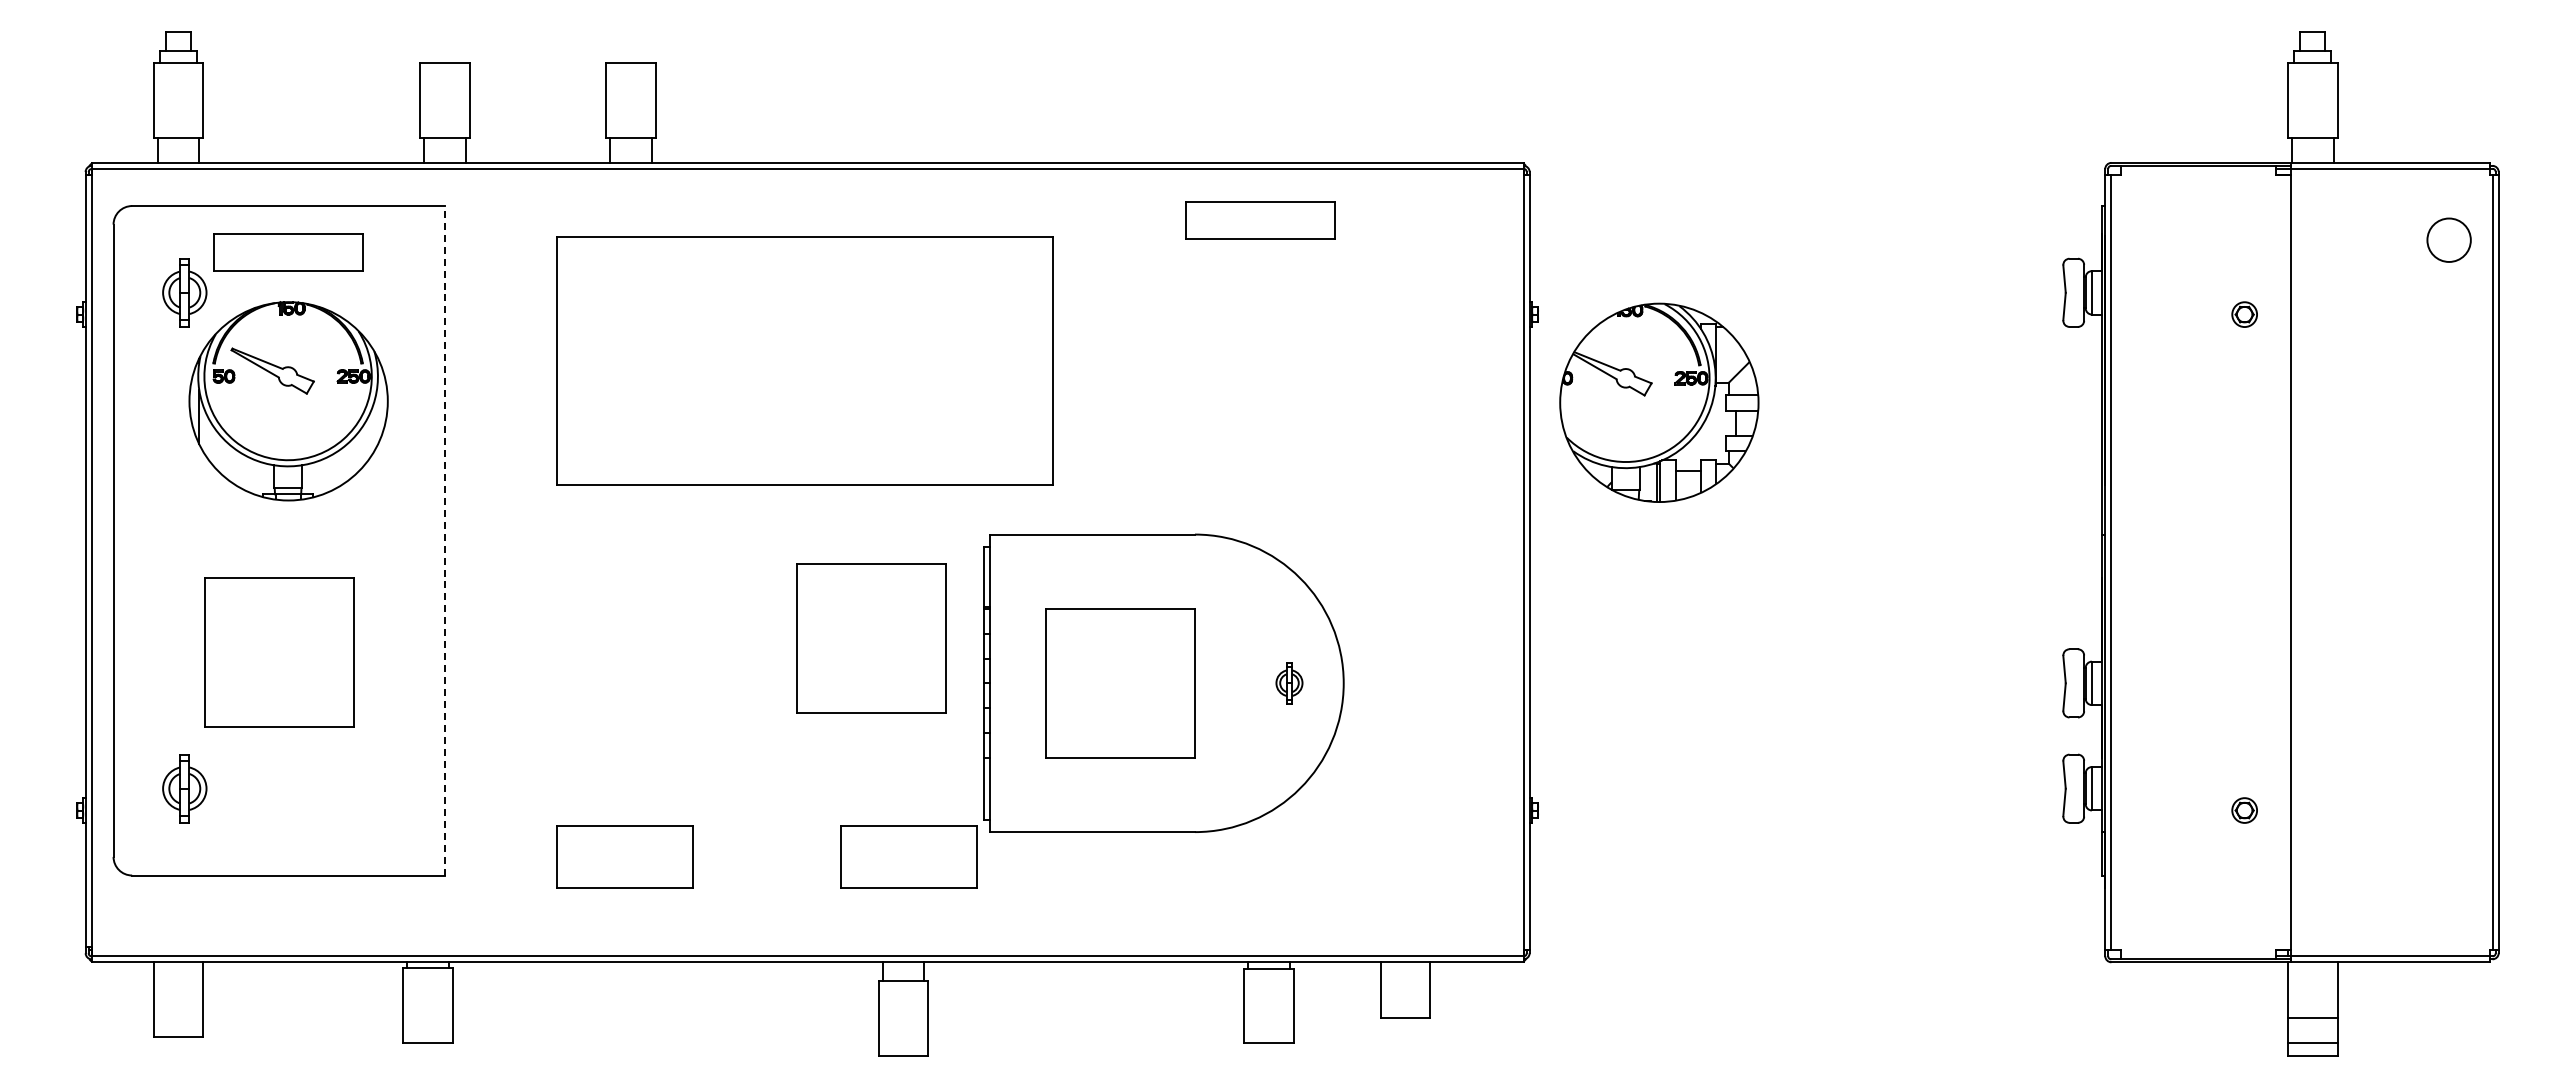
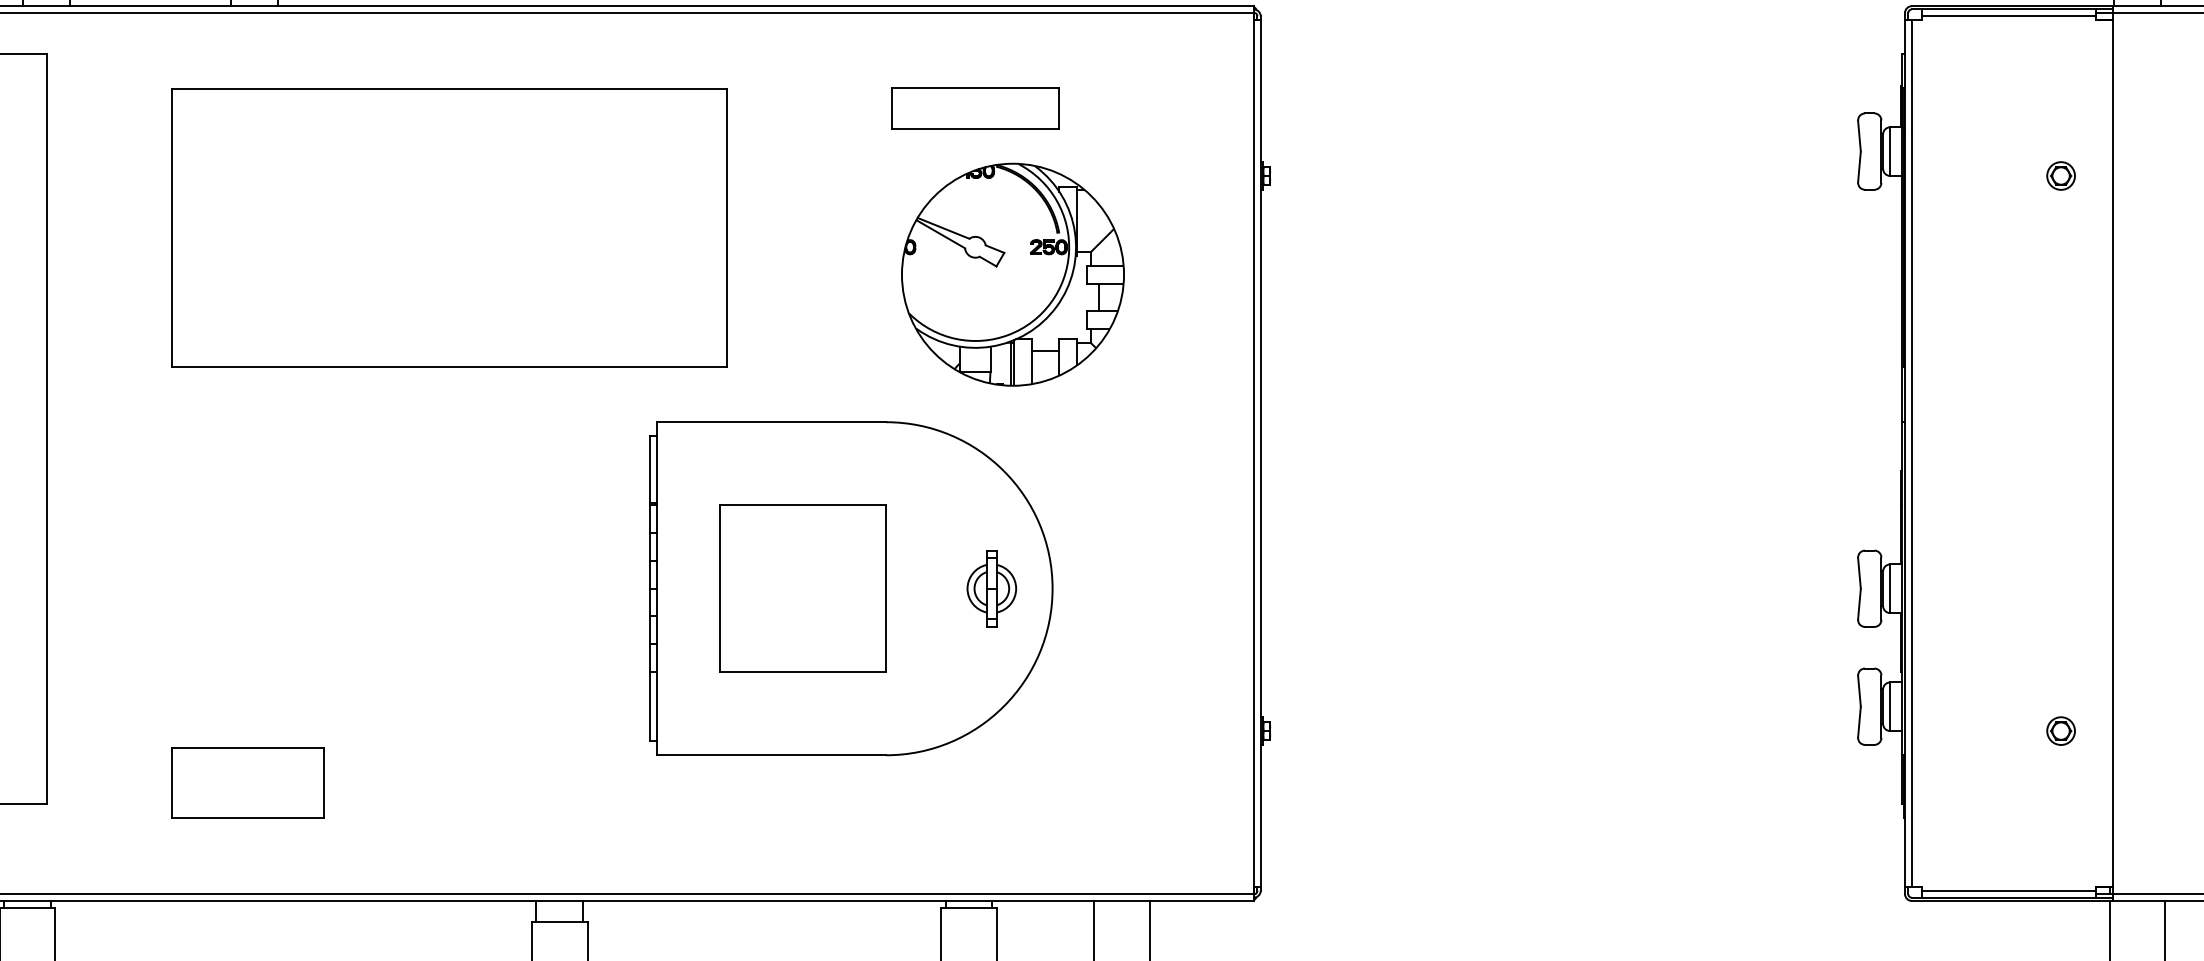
line: (2197, 172) -> (2008, 16), added
part: (1260, 220) -> (975, 108), moved
part: (1659, 402) -> (1013, 274), moved
line: (445, 540) -> (47, 428), dashed -> solid
part: (871, 638) -> (523, 538), removed
part: (1289, 682) -> (991, 587), size x1.67
part: (908, 856) -> (565, 782), removed
line: (2197, 953) -> (2008, 891), added

